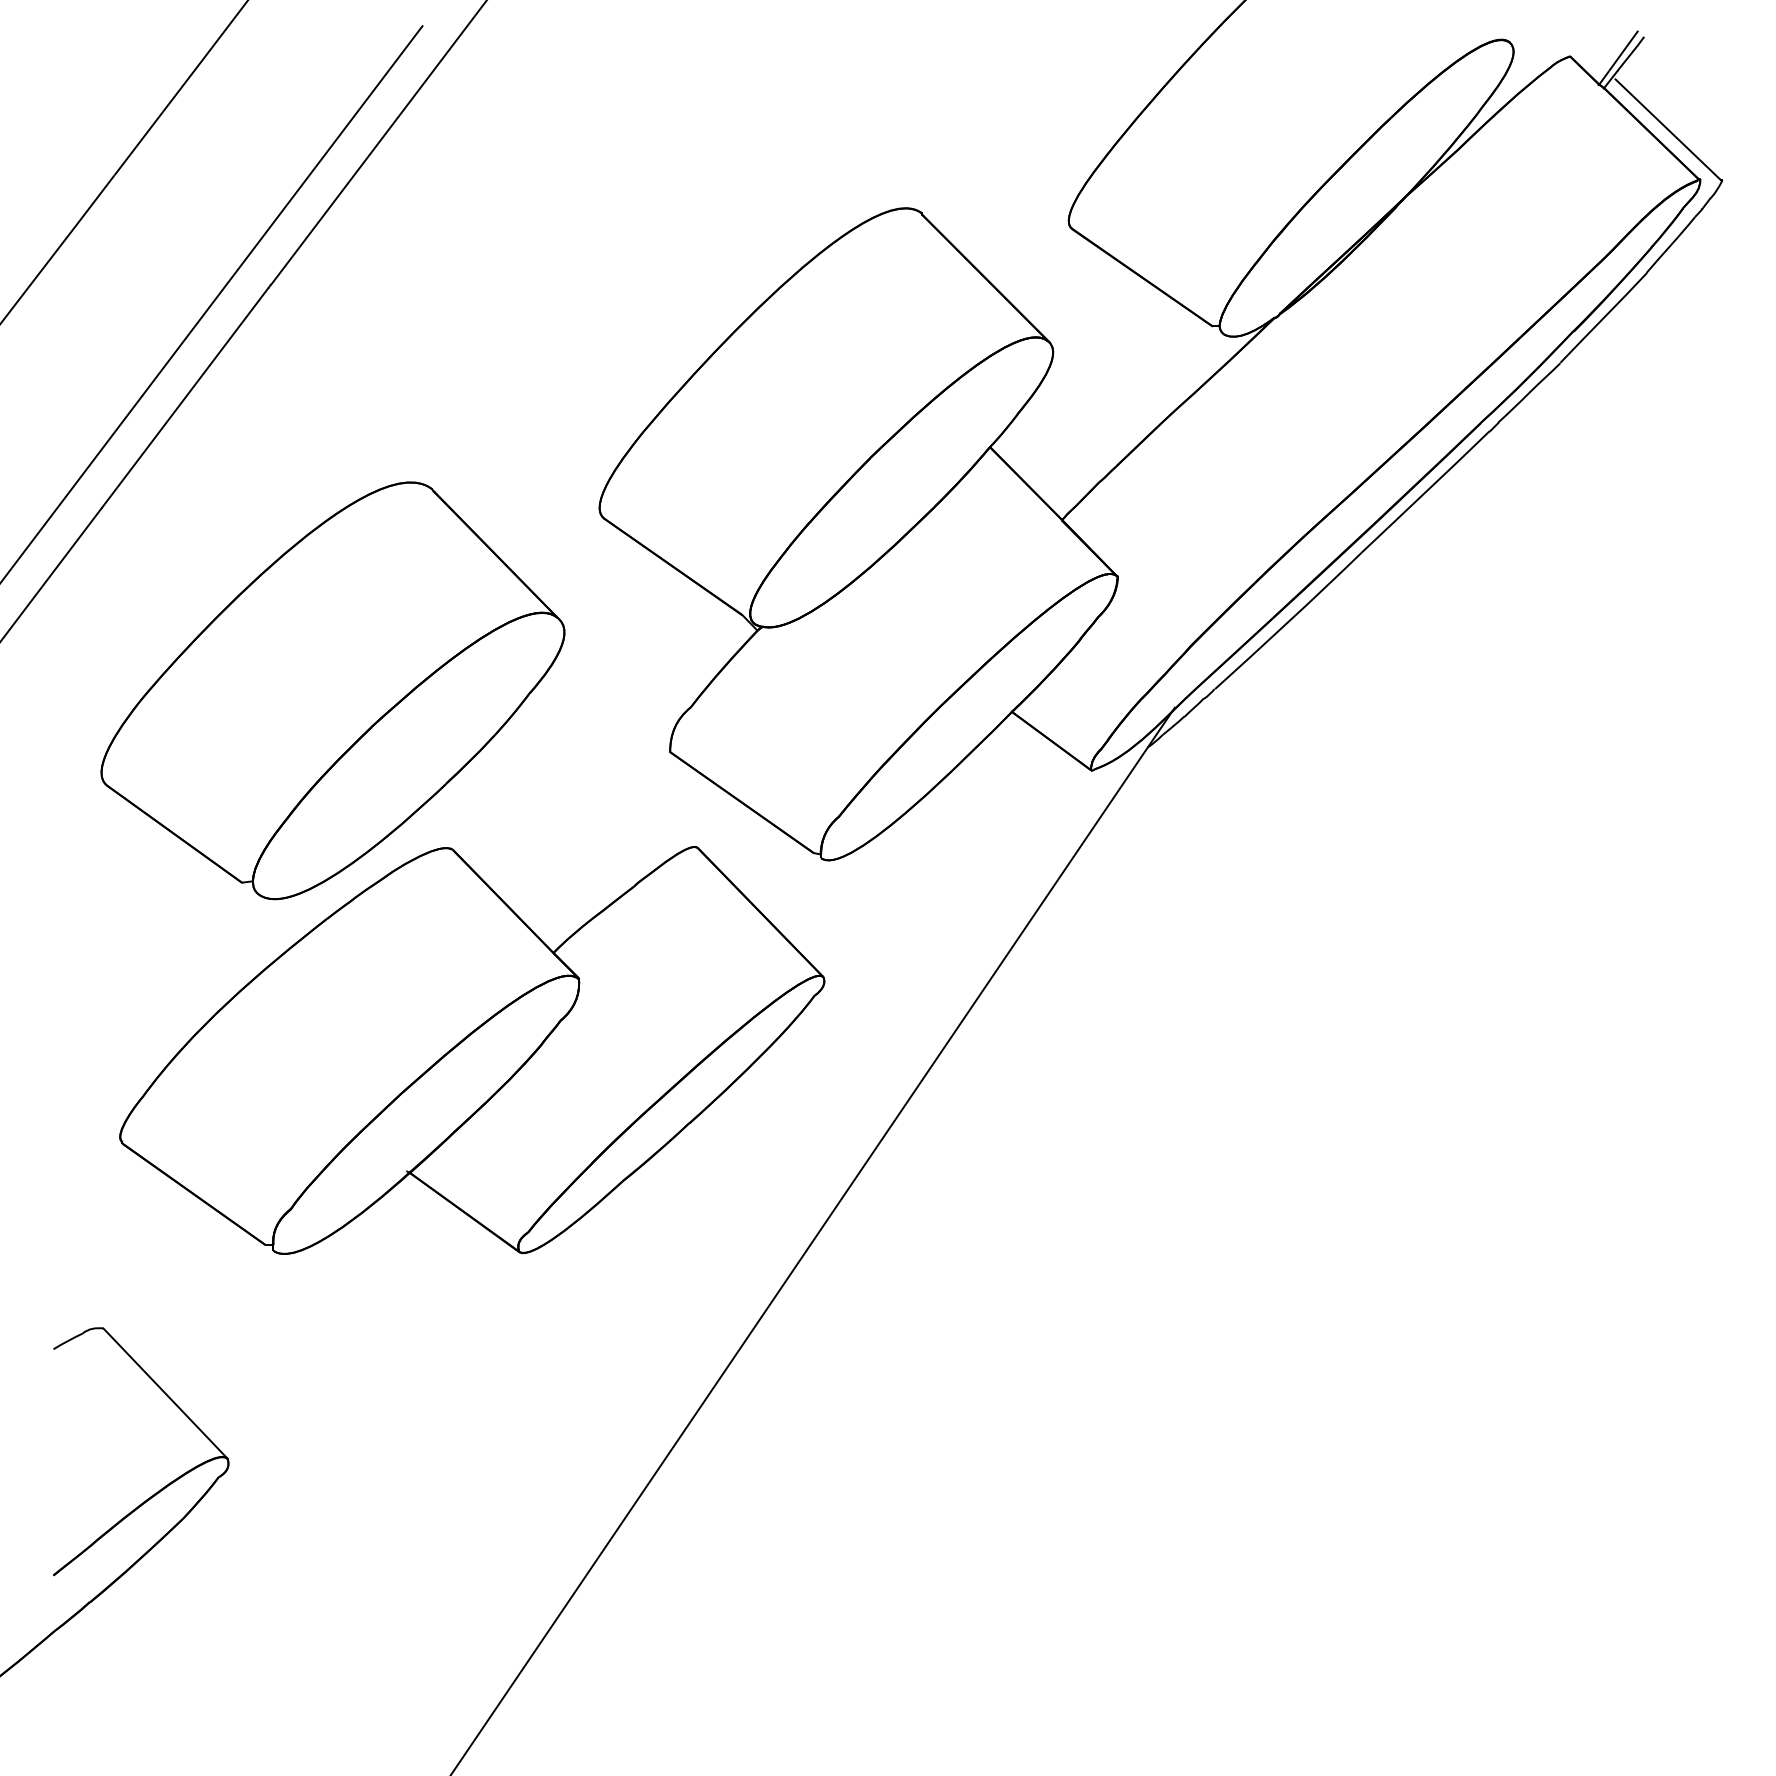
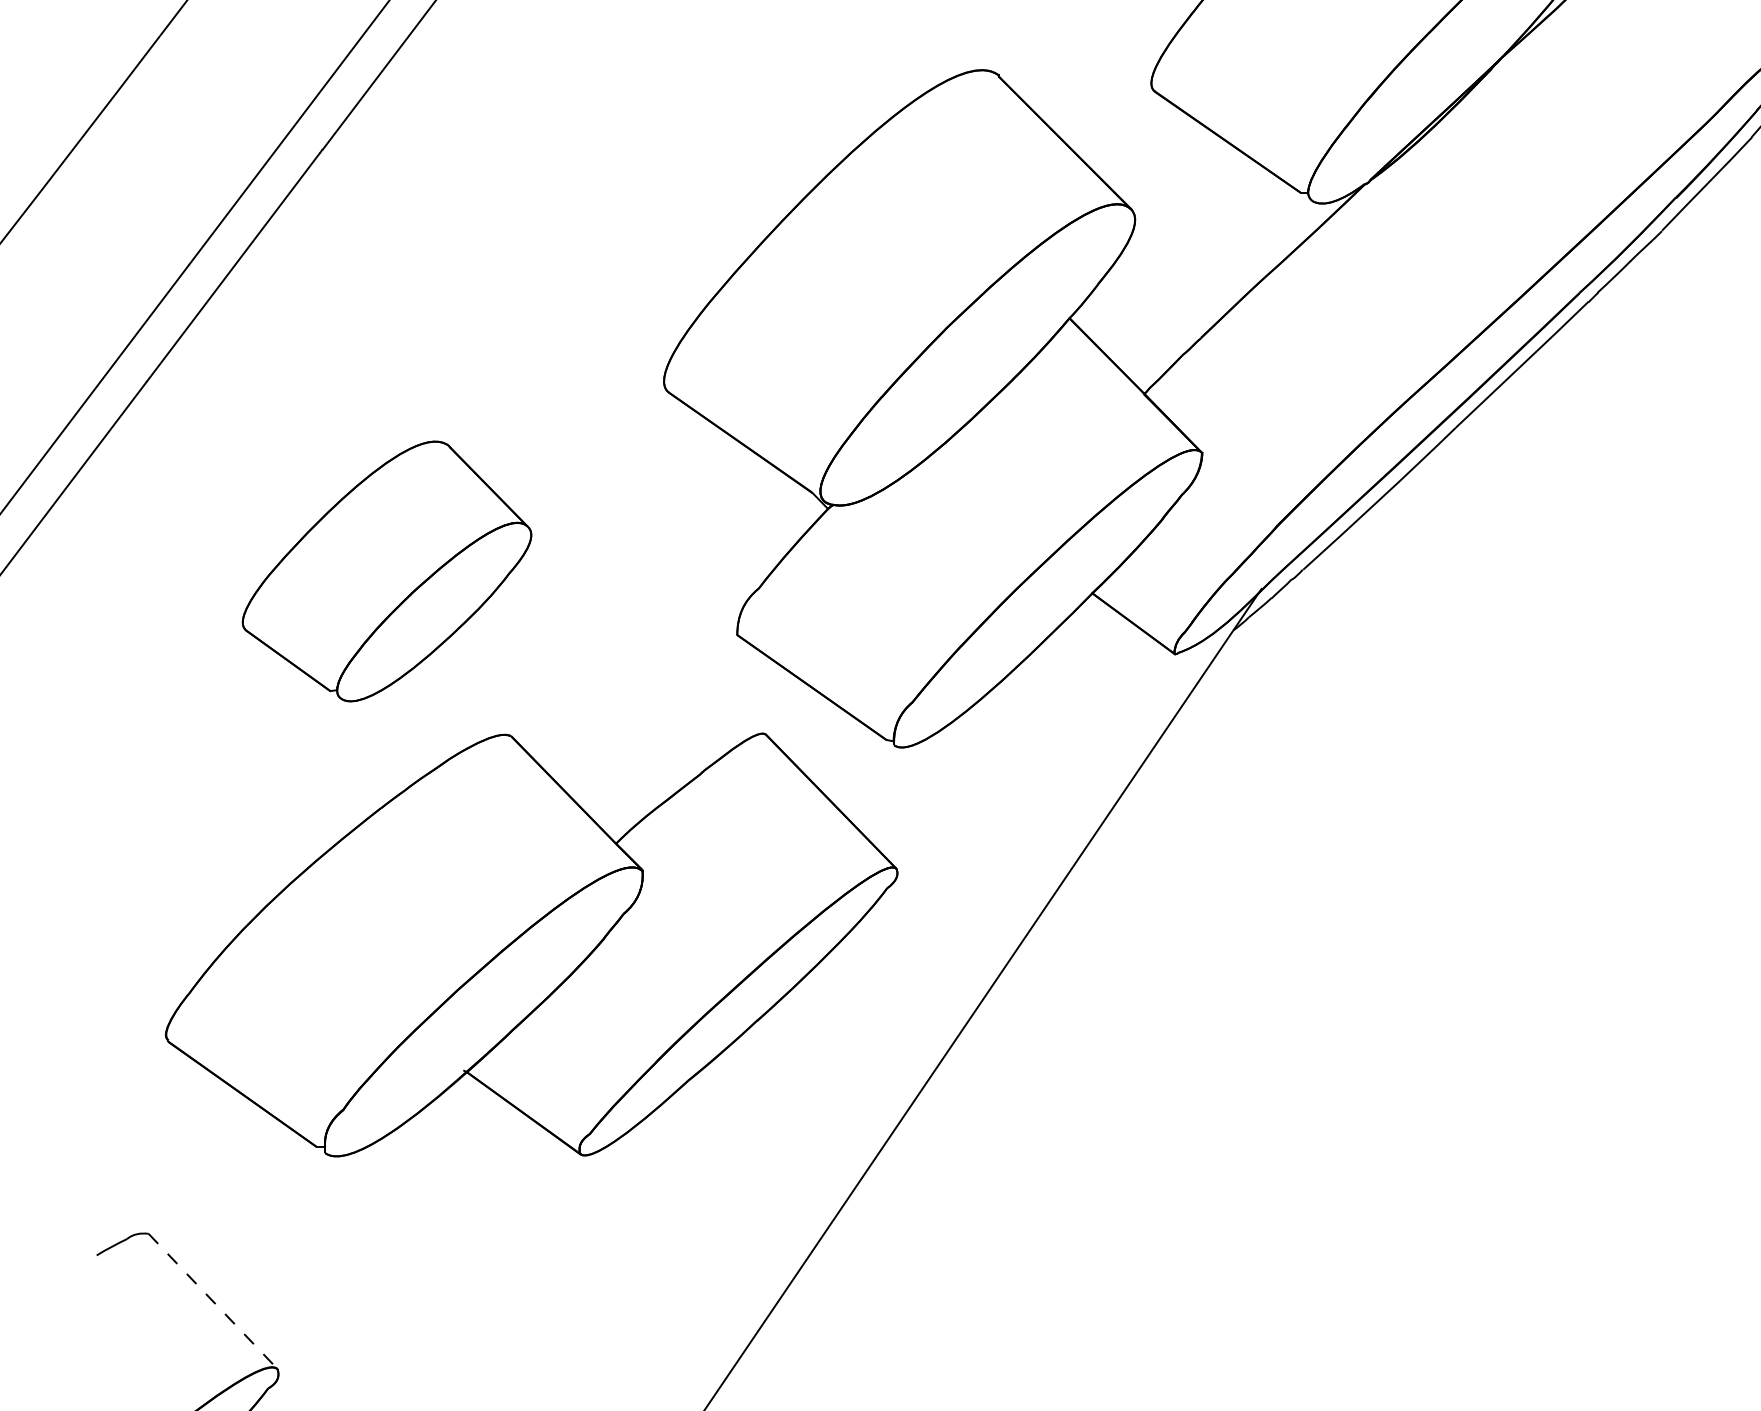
part: (332, 690) -> (386, 571), size x0.6
line: (165, 1393) -> (213, 1301), solid -> dashed

